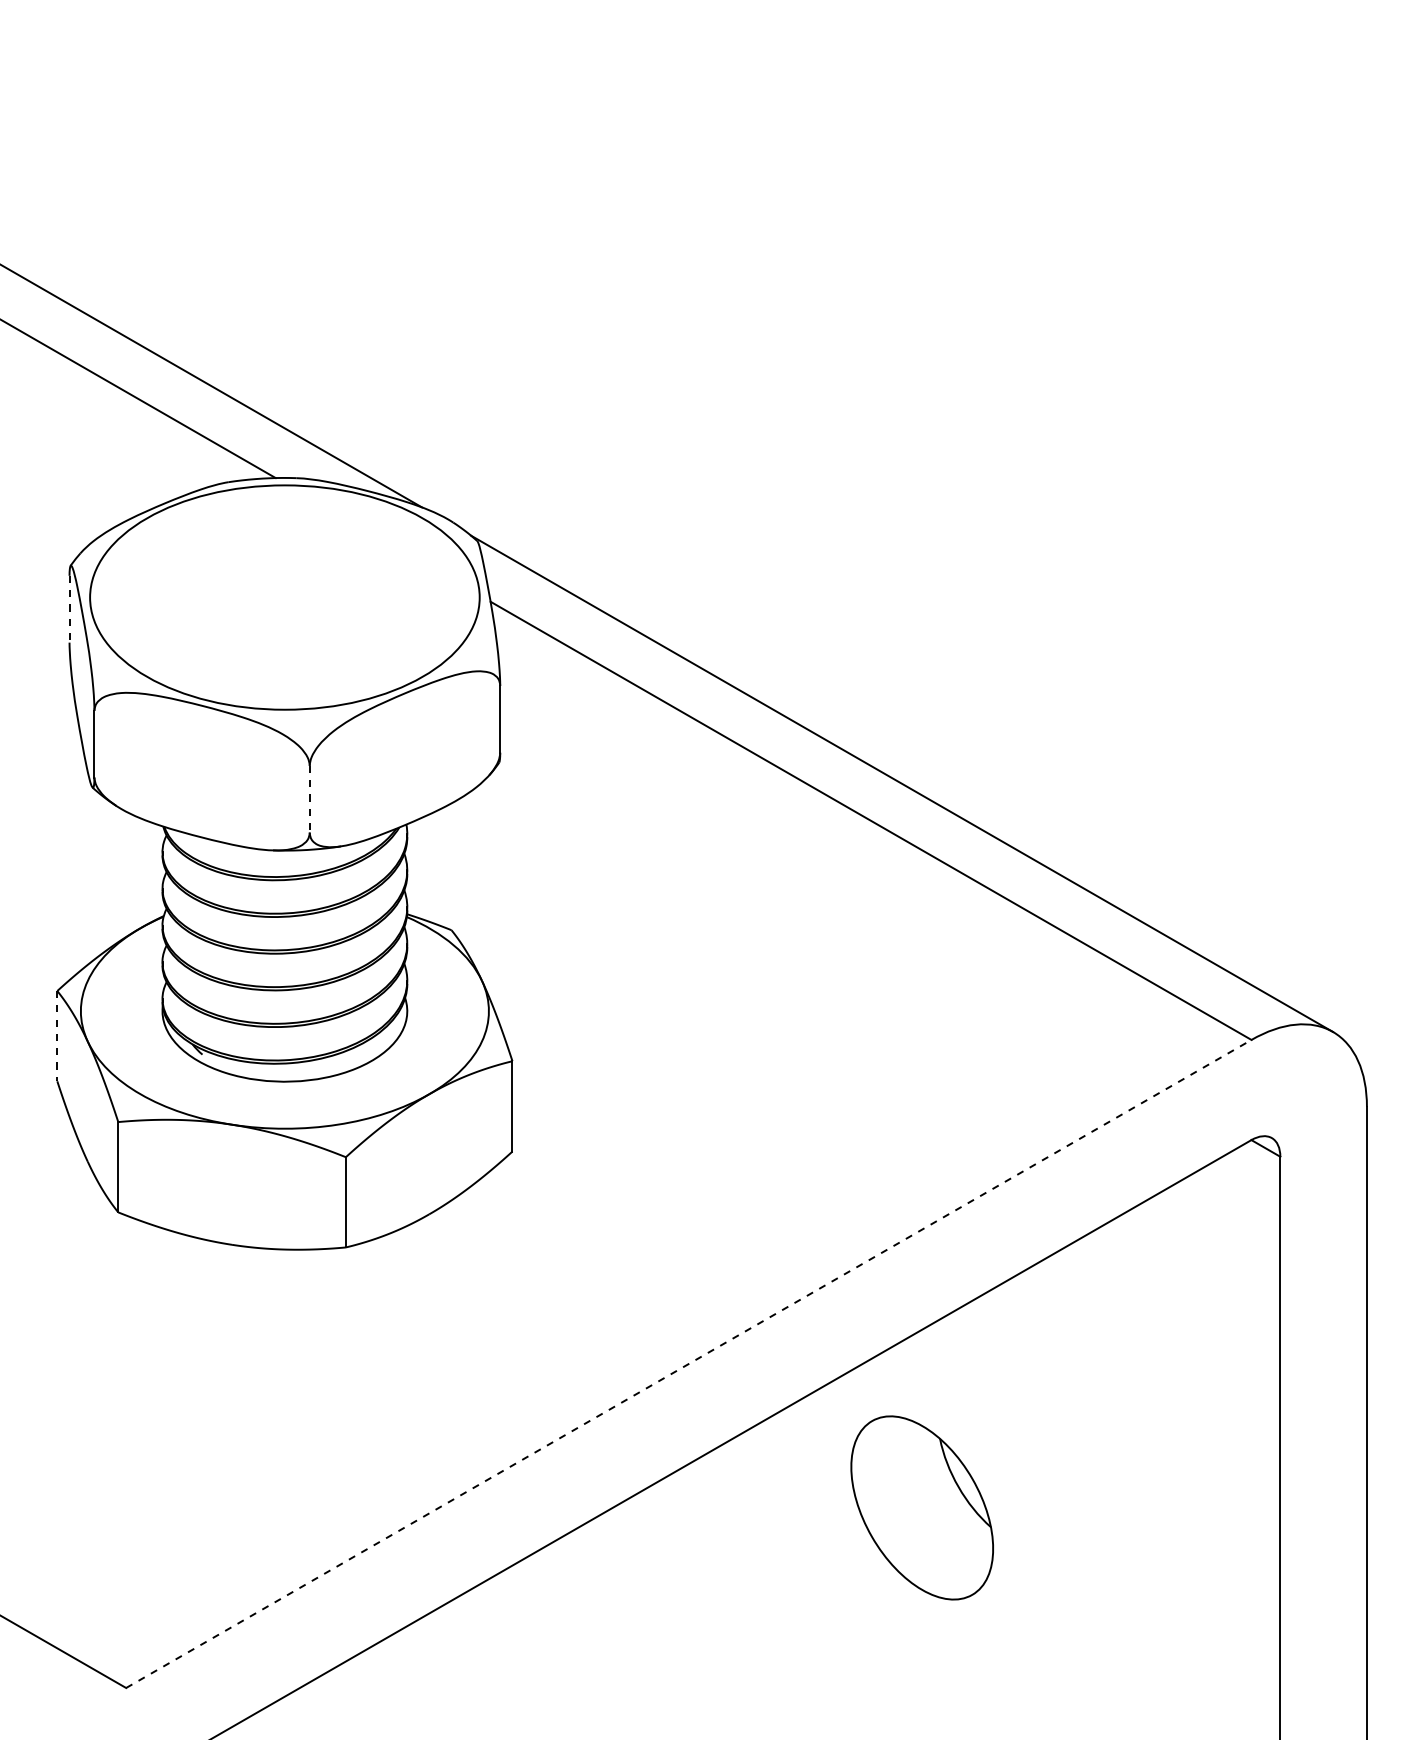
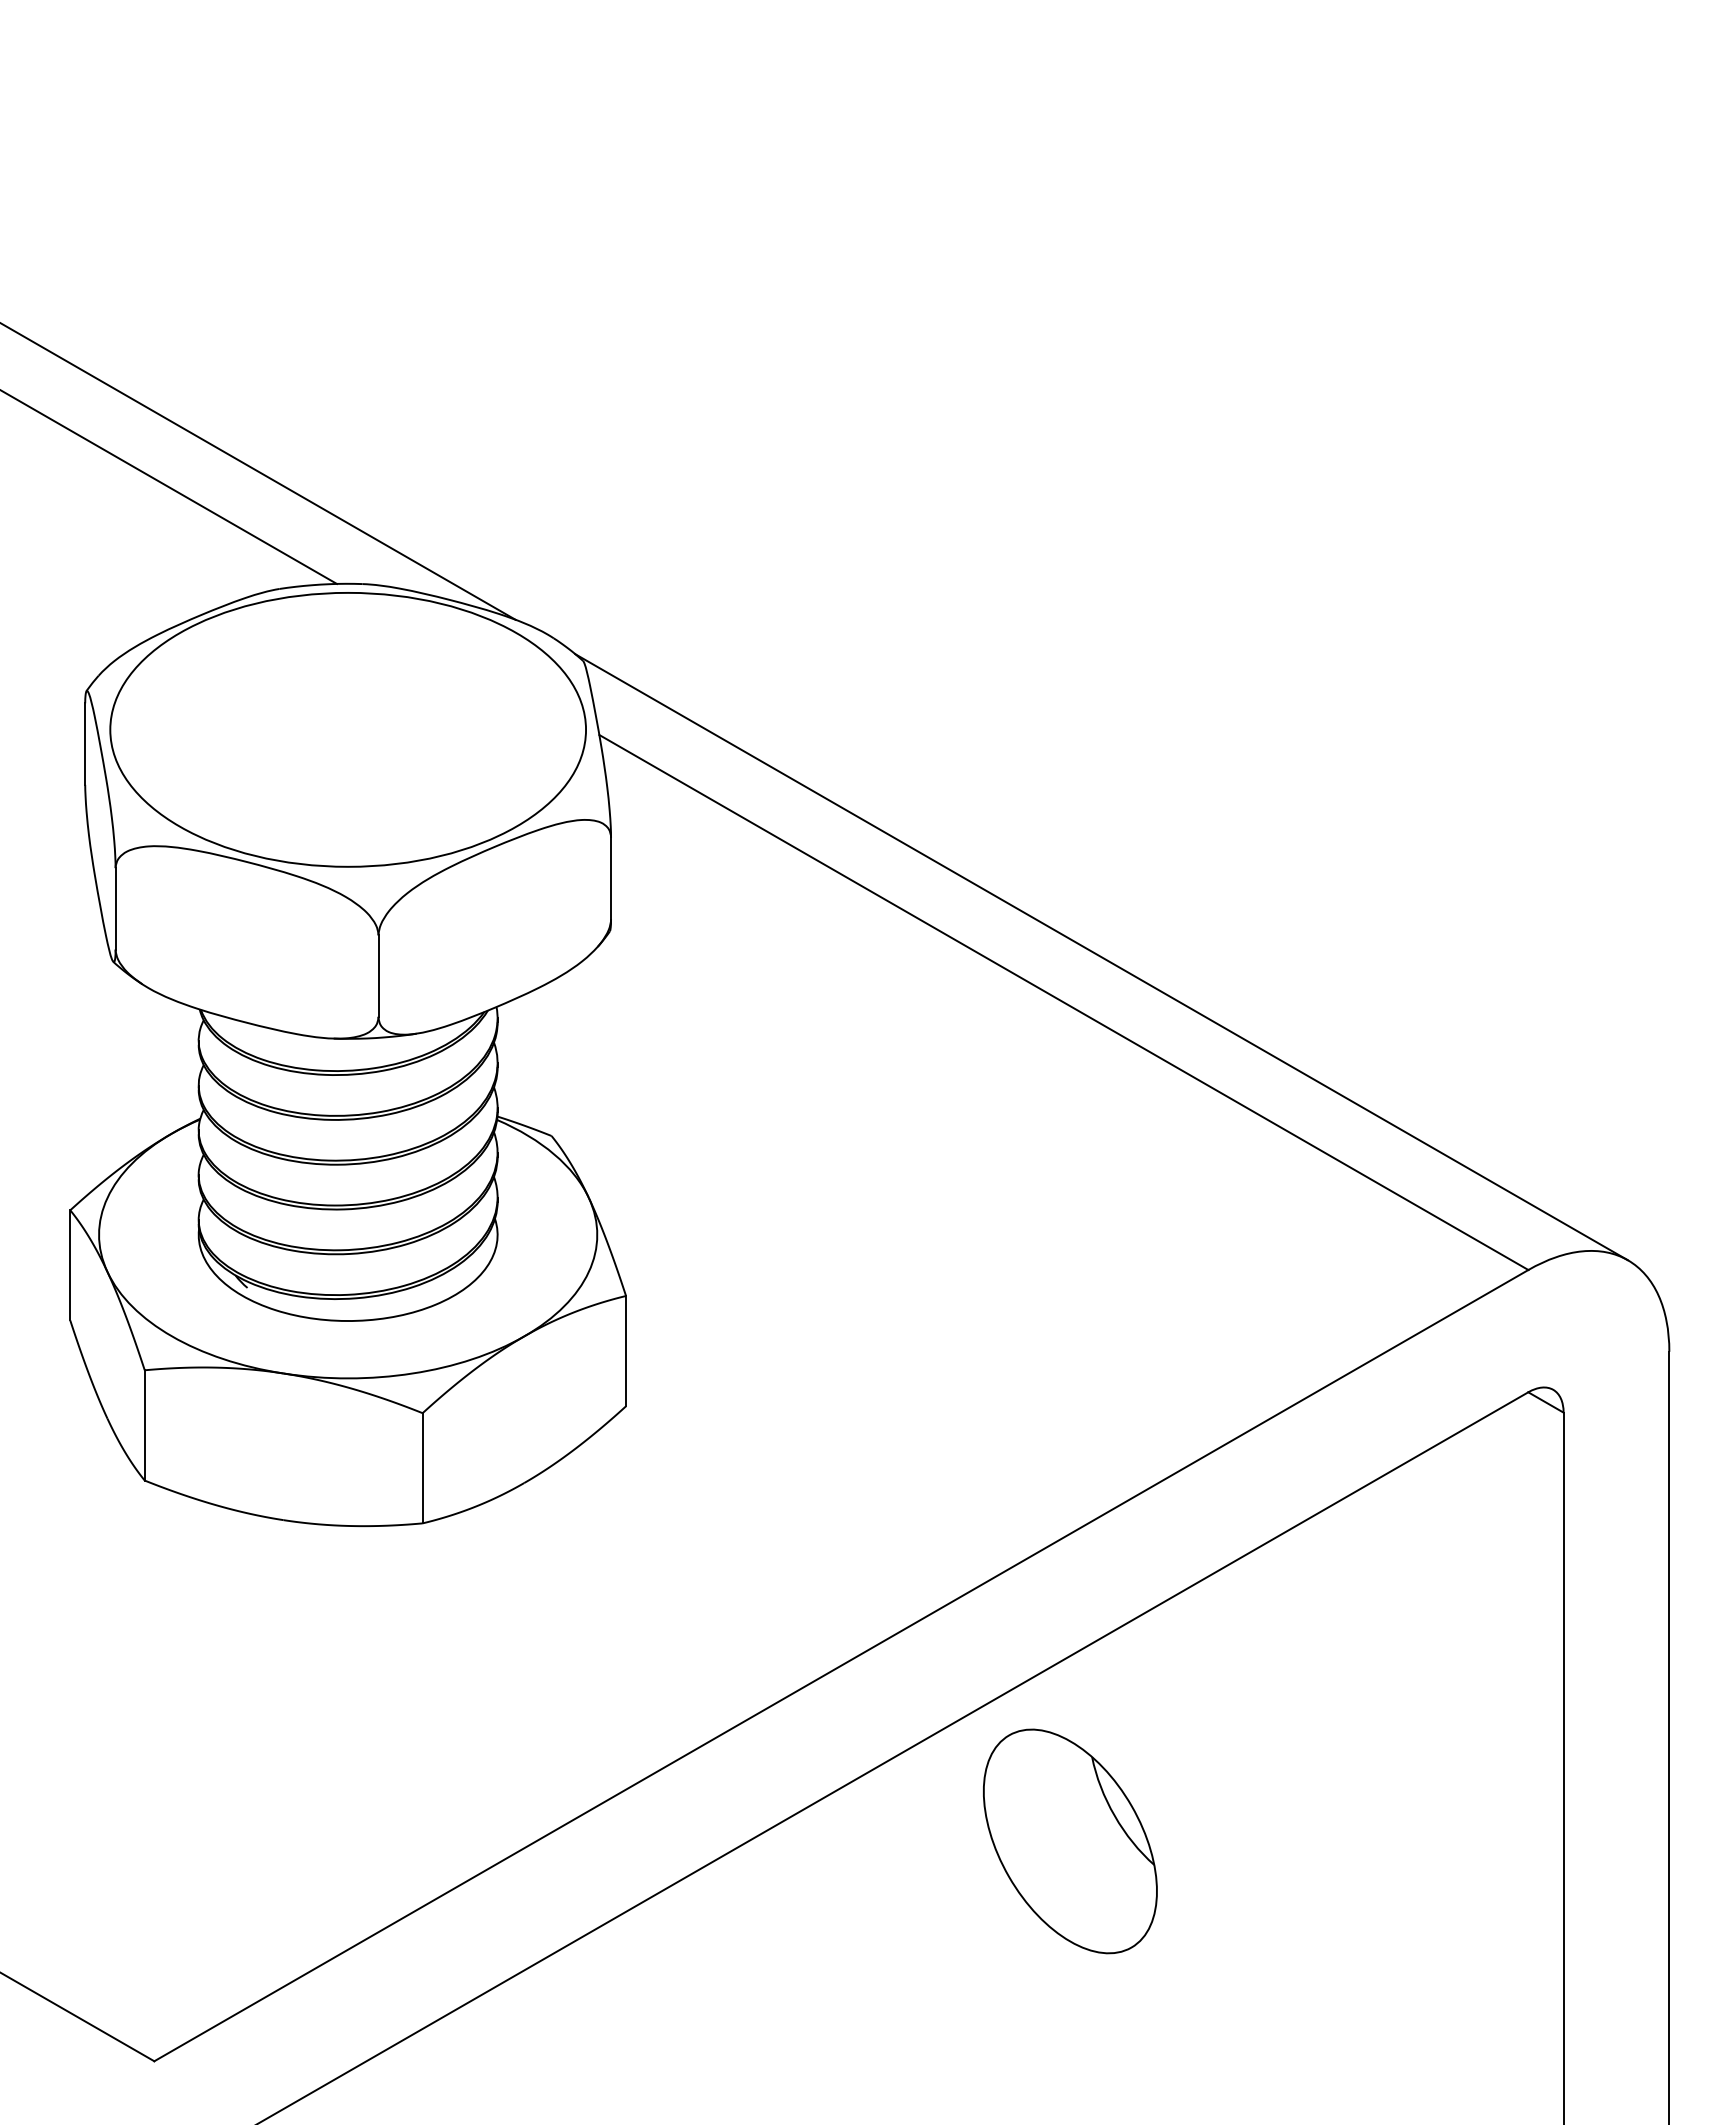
line: (69, 609) -> (85, 744), dashed -> solid
line: (309, 799) -> (378, 976), dashed -> solid
line: (57, 1036) -> (70, 1265), dashed -> solid
line: (688, 1363) -> (841, 1665), dashed -> solid
part: (922, 1508) -> (1070, 1841), moved

